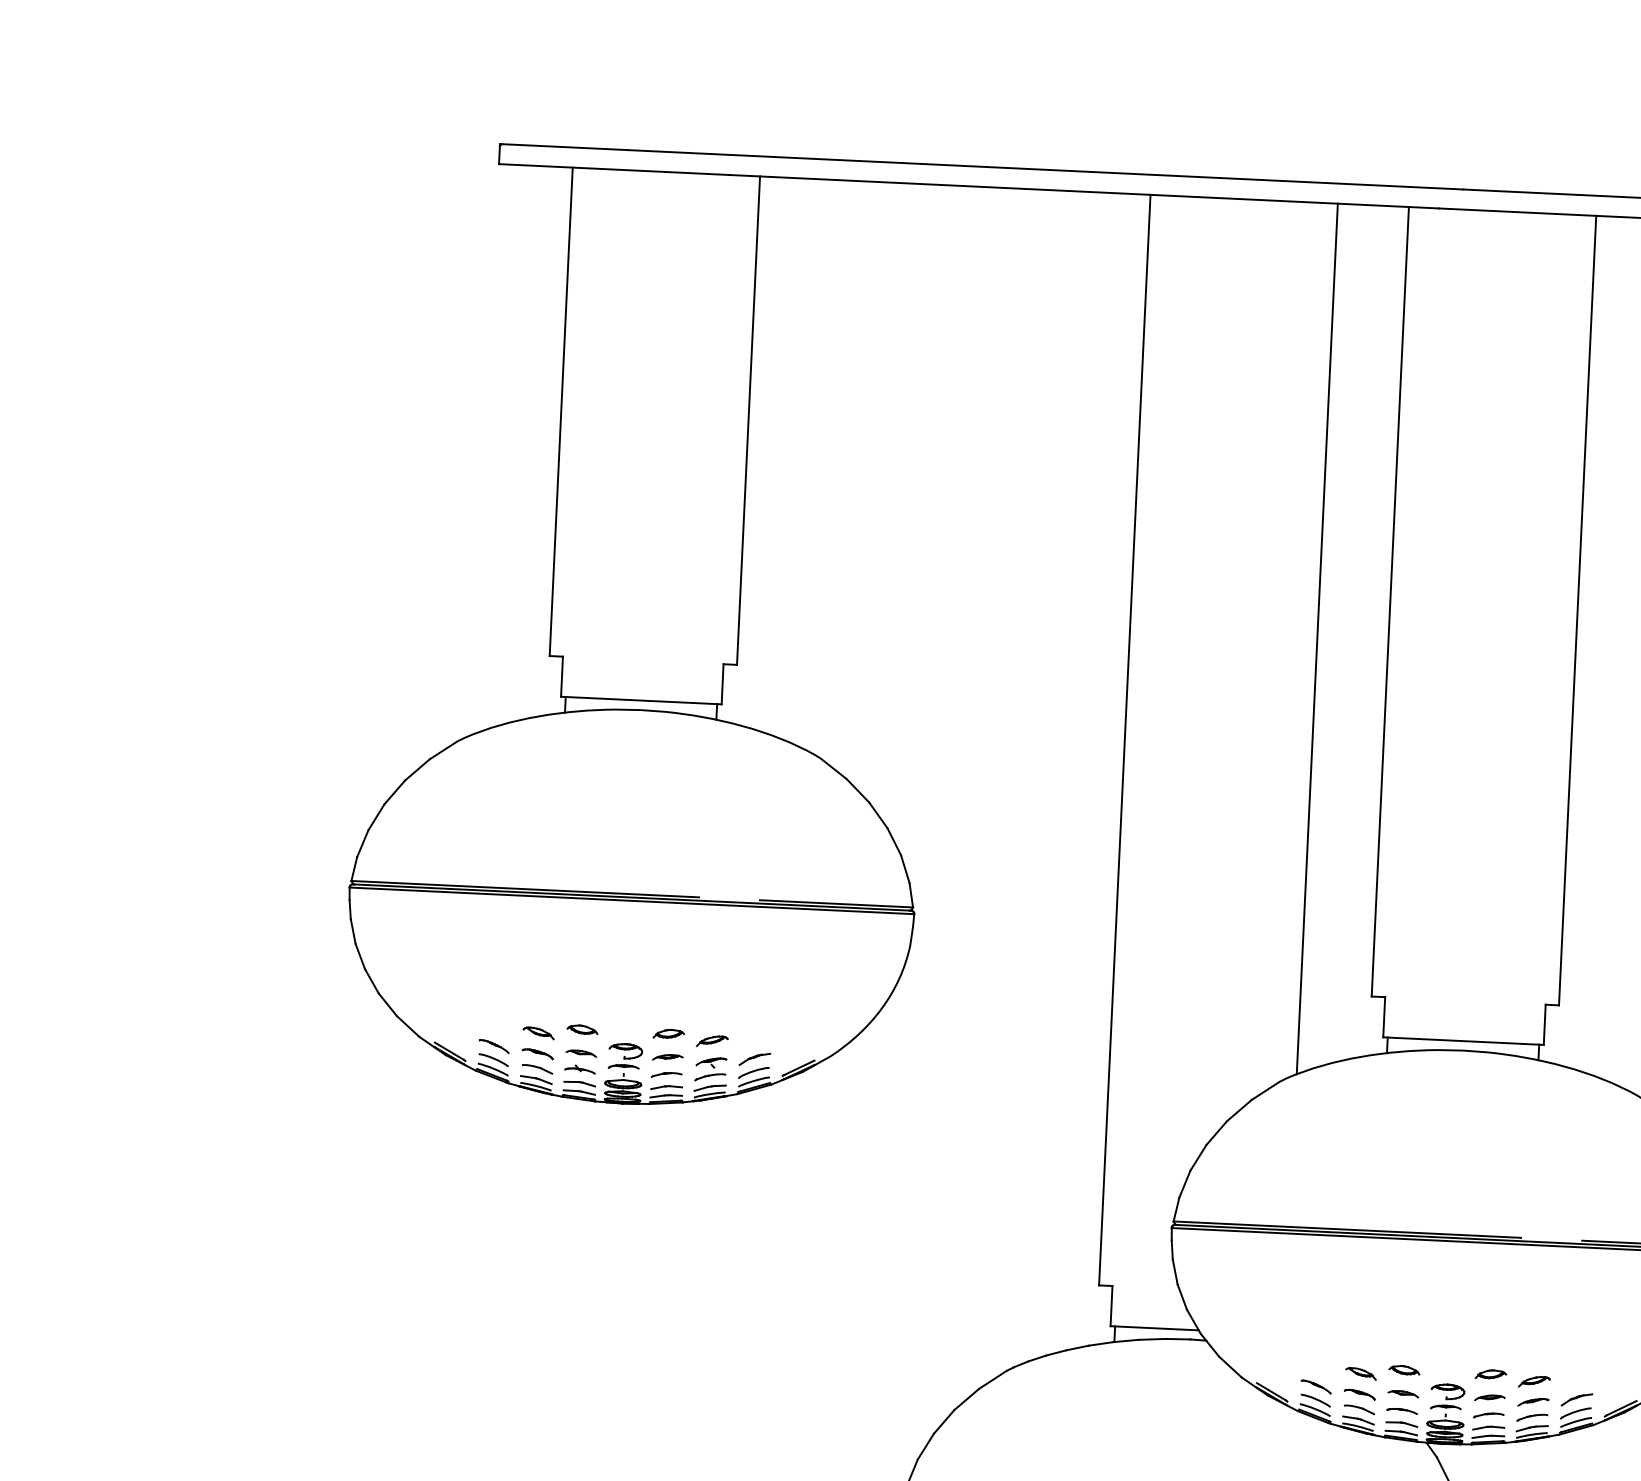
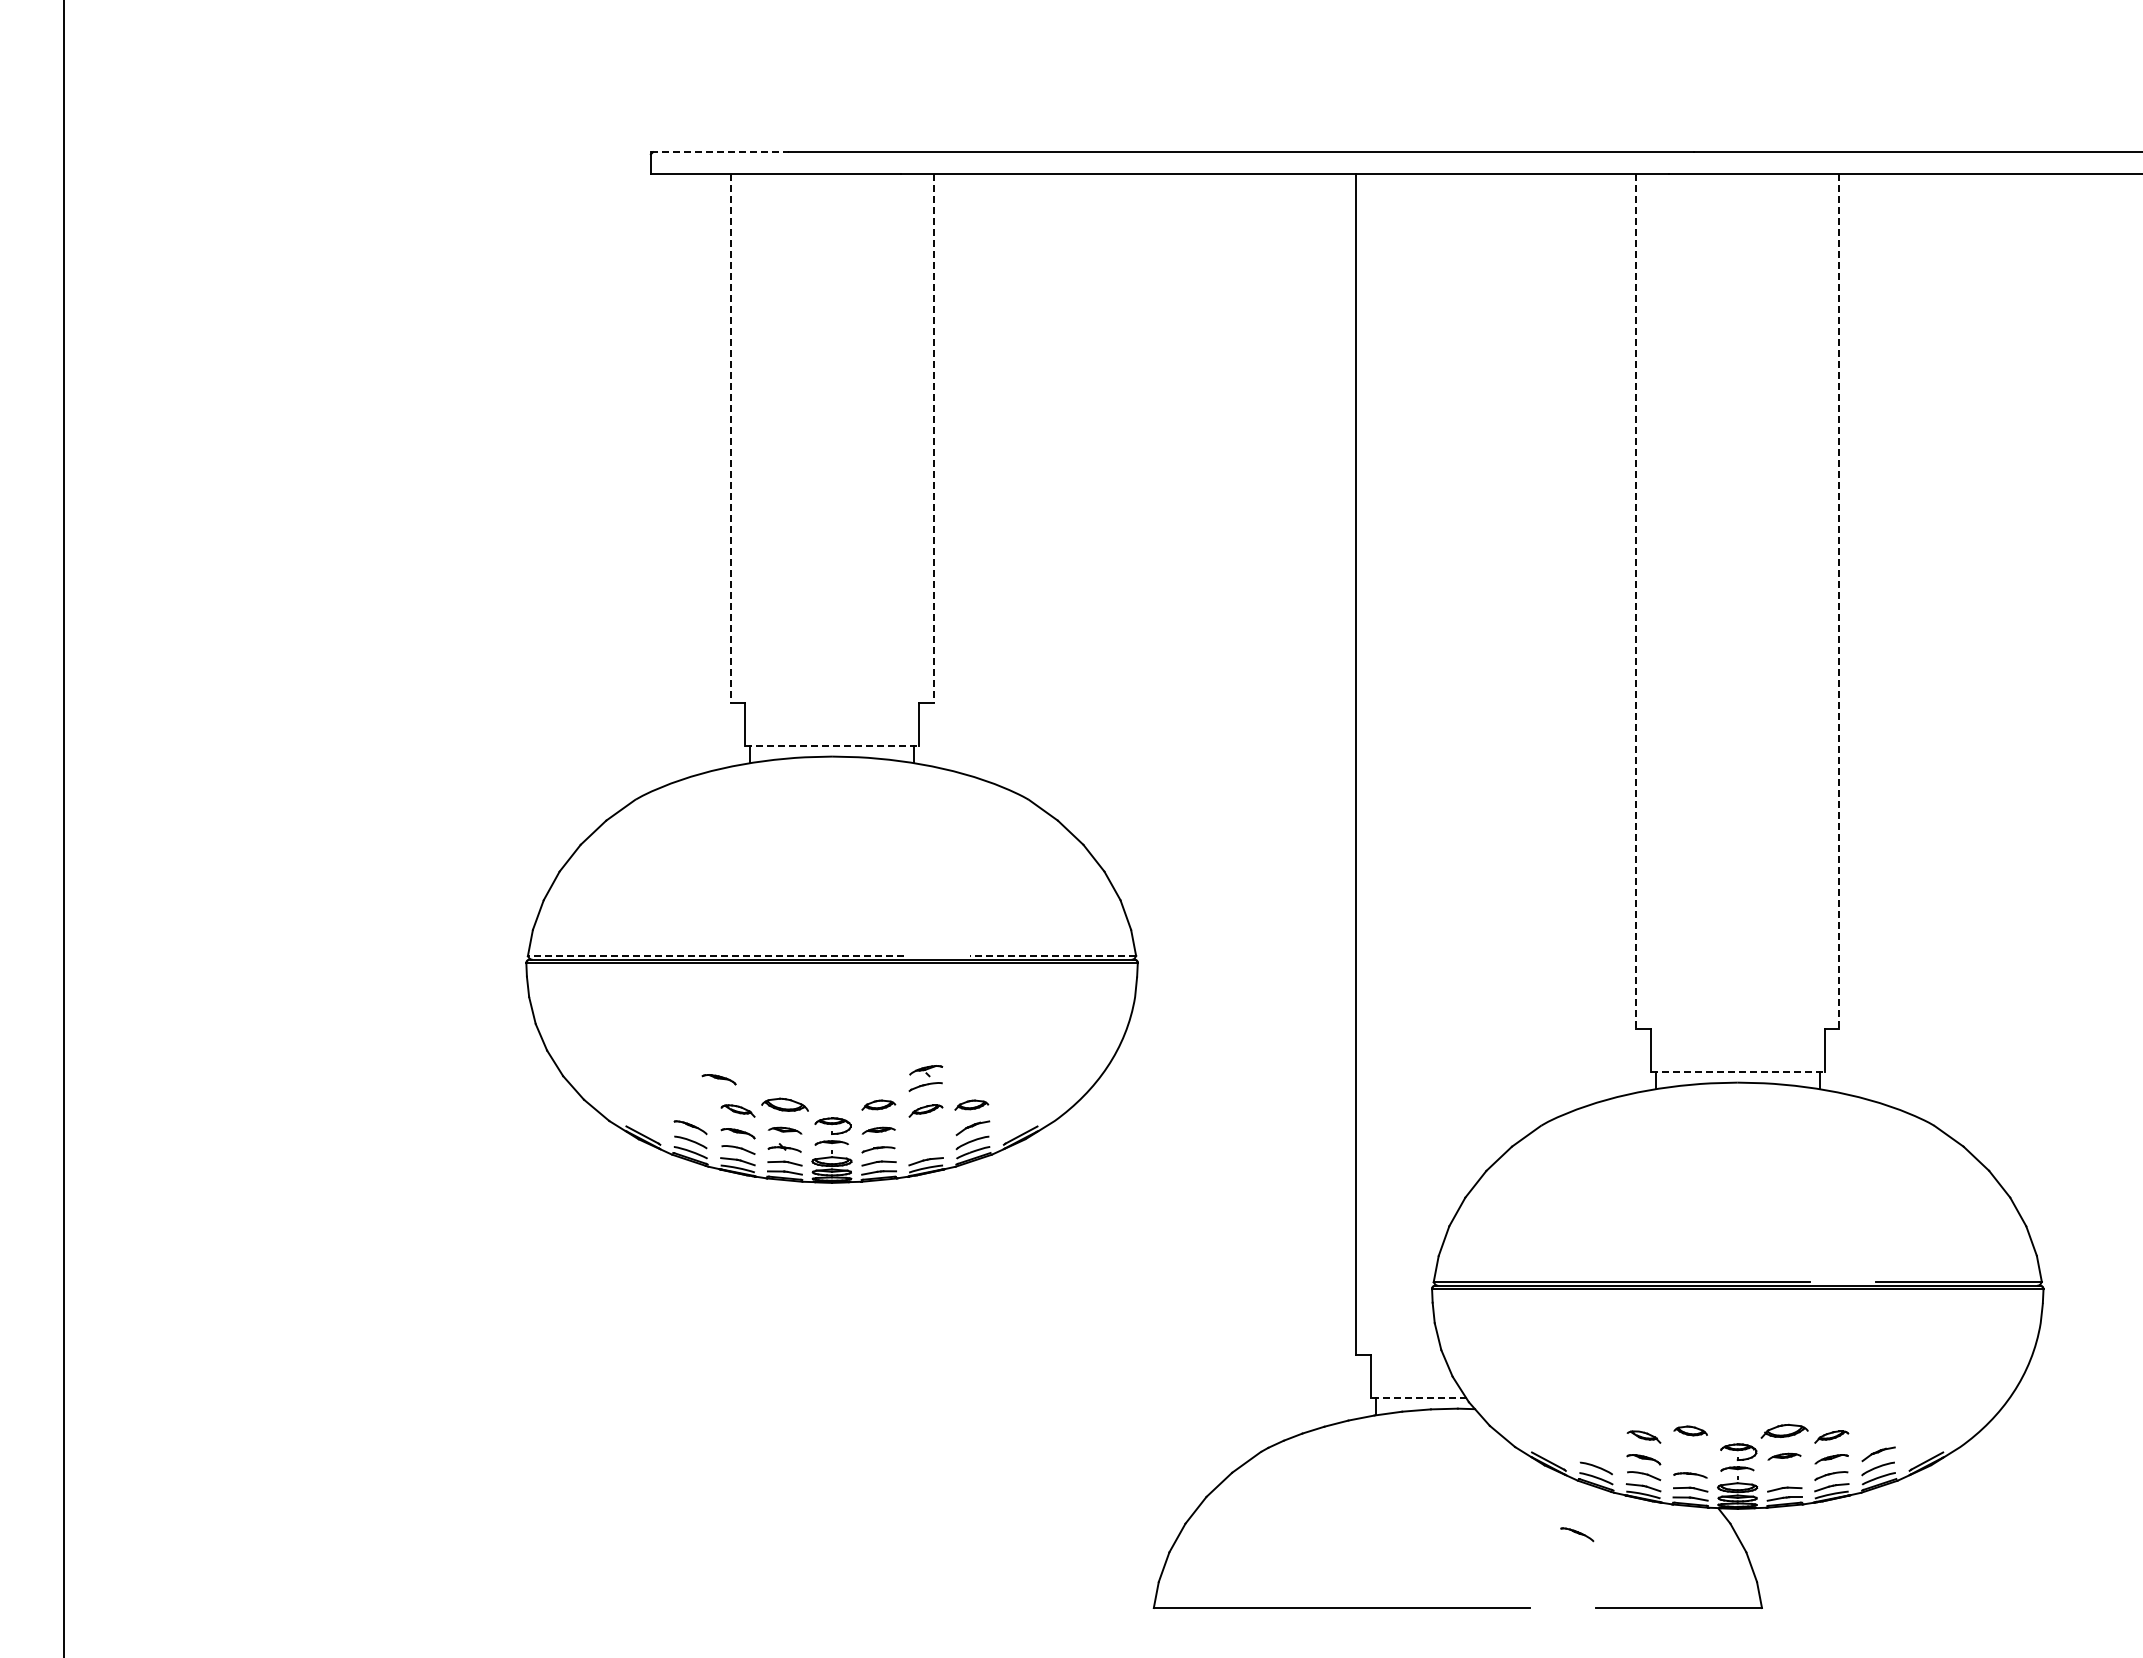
line: (563, 147) -> (719, 152), solid -> dashed
line: (561, 411) -> (730, 438), solid -> dashed
line: (748, 420) -> (933, 438), solid -> dashed
line: (1390, 601) -> (1636, 601), solid -> dashed
line: (1577, 610) -> (1839, 601), solid -> dashed
line: (1317, 638) -> (1559, 644), removed
line: (641, 700) -> (832, 746), solid -> dashed
line: (524, 888) -> (715, 955), solid -> dashed
line: (836, 903) -> (1053, 955), solid -> dashed
part: (522, 1003) -> (718, 1079), added
part: (582, 1029) -> (785, 1104), size x1.4
part: (754, 1037) -> (971, 1104), added
line: (1463, 1041) -> (1737, 1072), solid -> dashed
part: (710, 1069) -> (925, 1078), moved
line: (1154, 1328) -> (1418, 1398), solid -> dashed
part: (1491, 1373) -> (1784, 1430), size x1.4
part: (1316, 1386) -> (1577, 1534), moved
part: (1403, 1393) -> (1690, 1456), removed
part: (1489, 1415) -> (1784, 1475), removed

